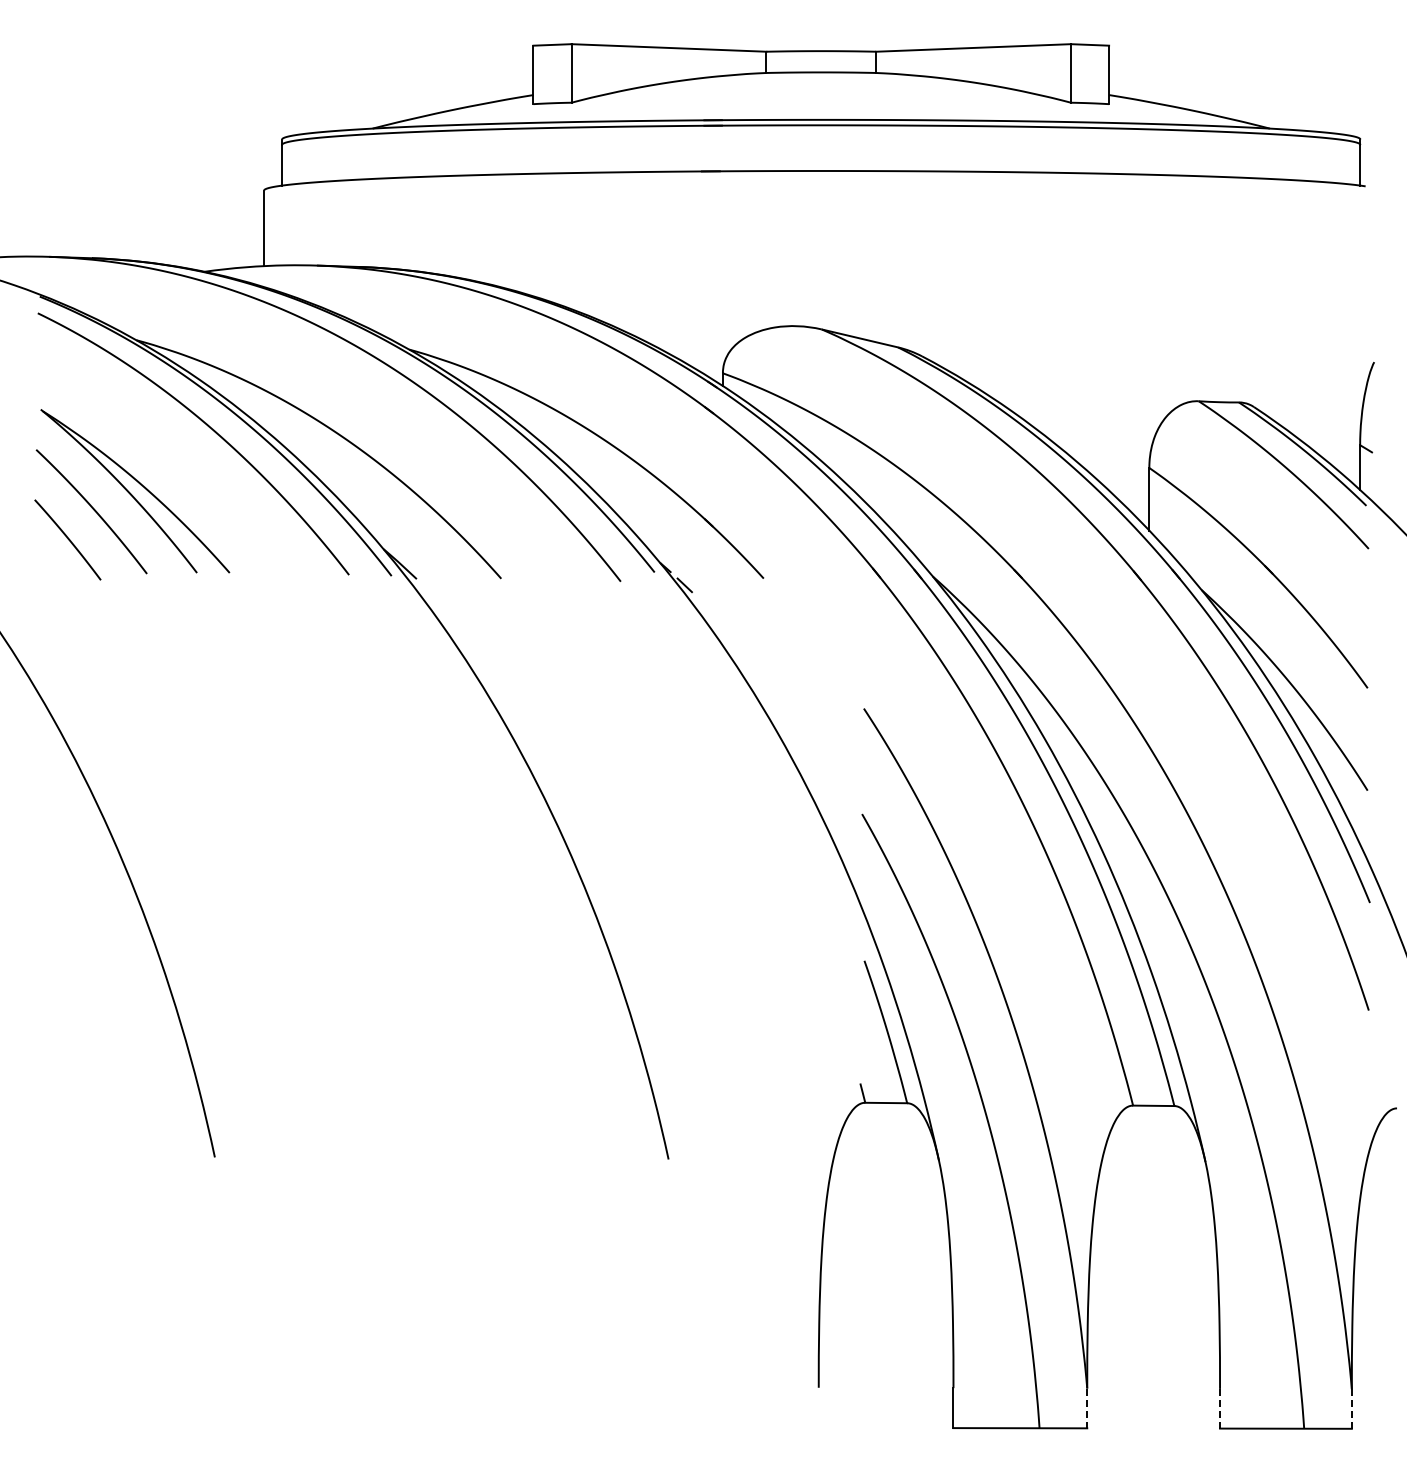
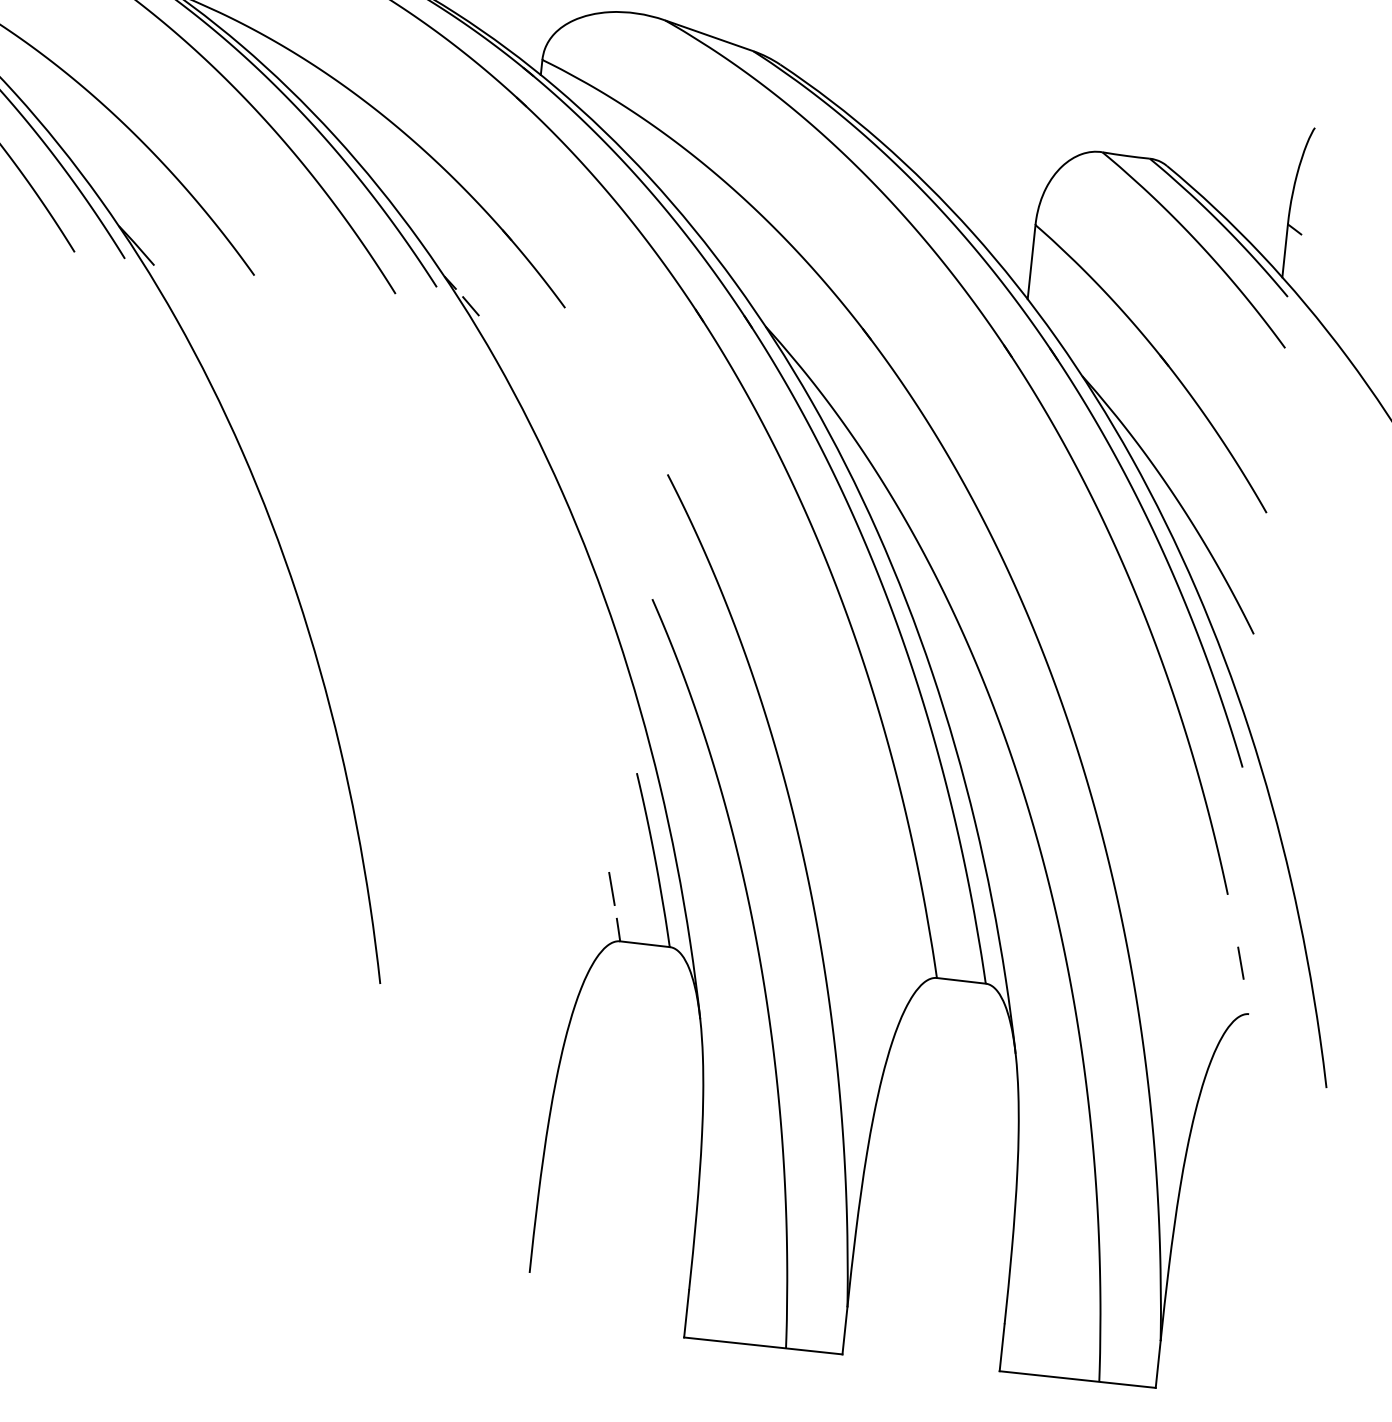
line: (853, 1059) -> (611, 888), added
line: (1385, 1066) -> (1240, 963), added
line: (1087, 1408) -> (845, 1330), dashed -> solid
line: (1220, 1408) -> (1002, 1347), dashed -> solid
line: (1351, 1409) -> (1157, 1364), dashed -> solid

